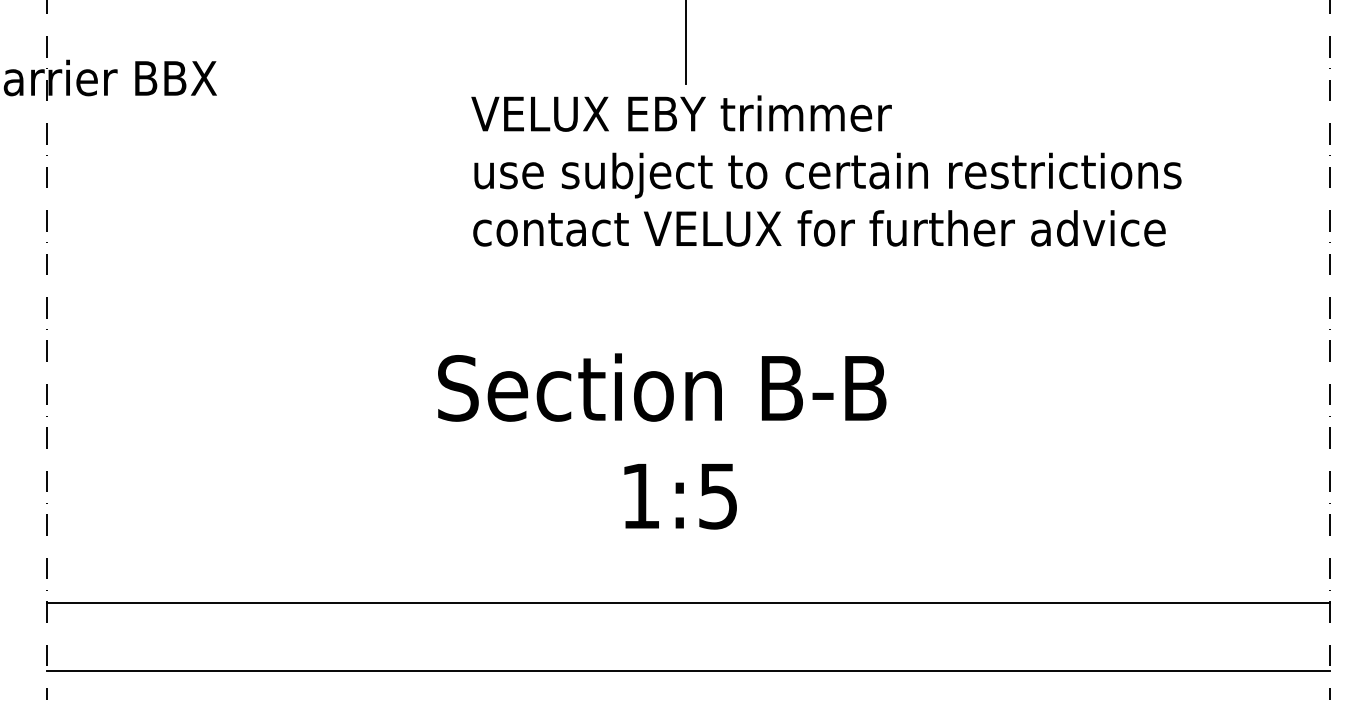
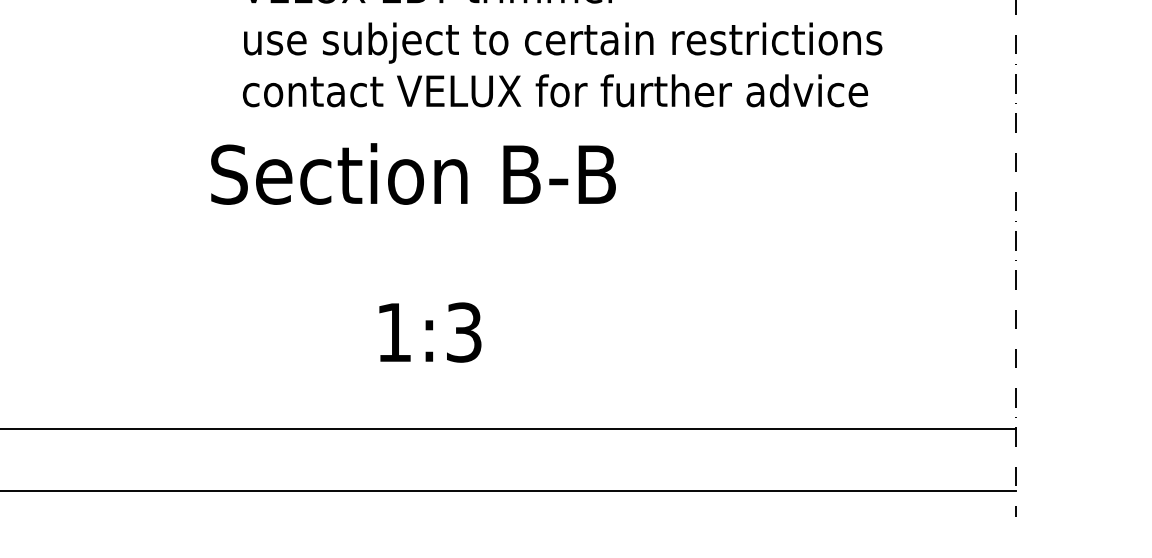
text: (662, 387) -> (413, 173), moved
text: (718, 495) -> (464, 331), 1:5 -> 1:3

